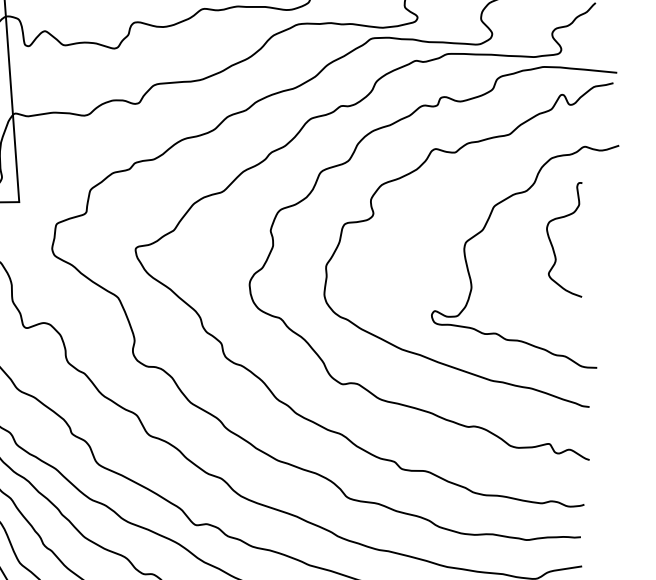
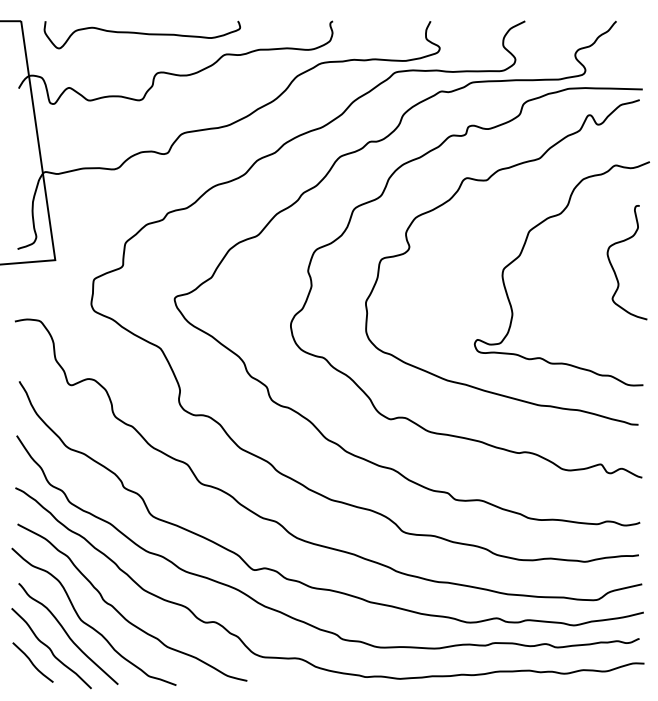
curve: (552, 244) -> (614, 269), moved

